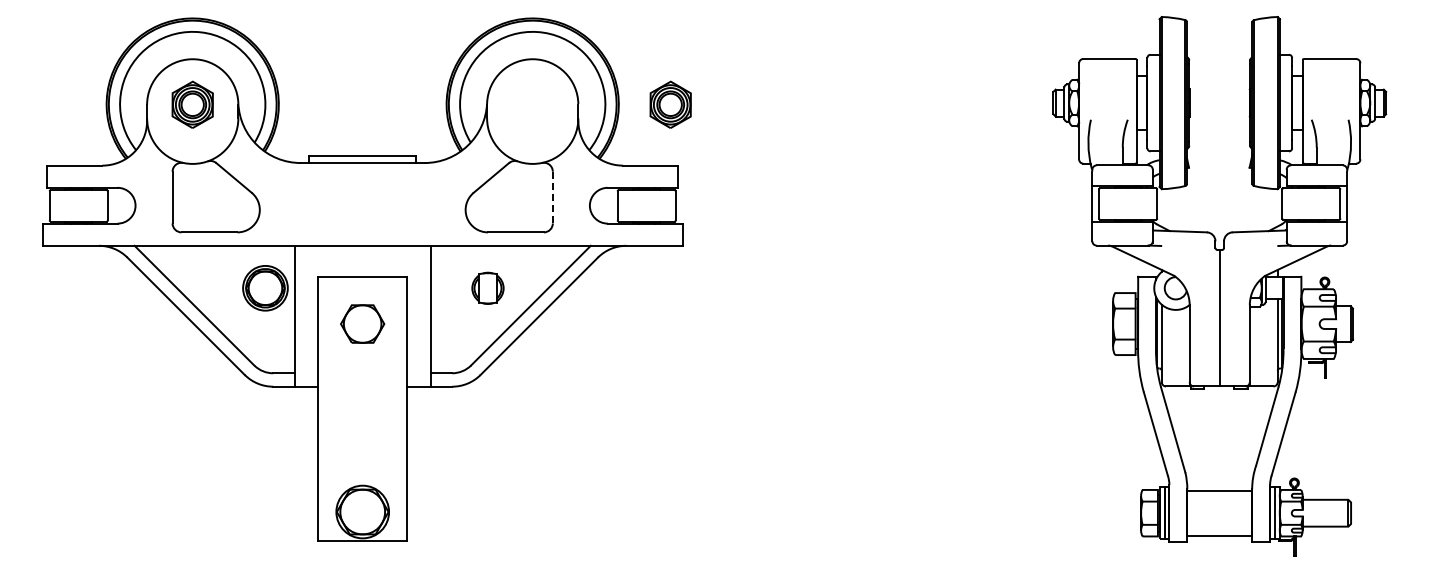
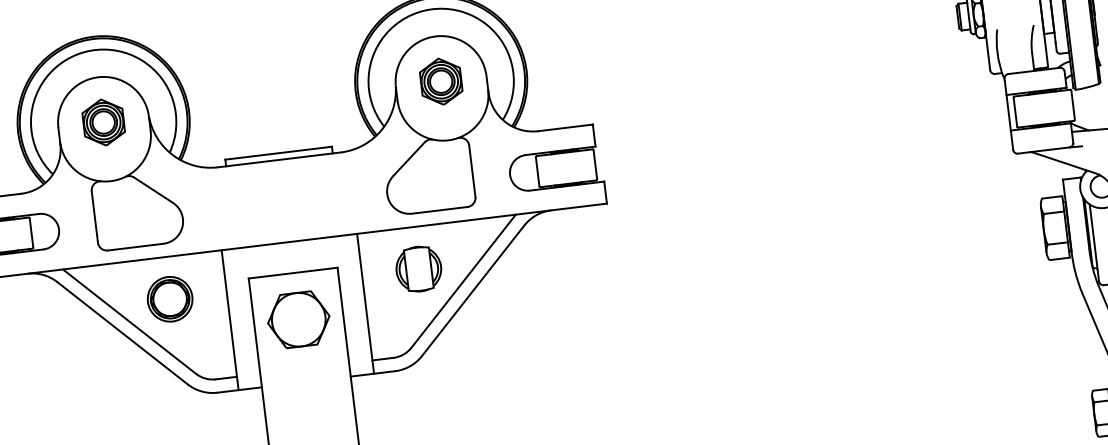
part: (670, 104) -> (440, 81), moved
line: (552, 197) -> (471, 171), dashed -> solid
part: (265, 288) -> (170, 299), moved
part: (487, 288) -> (418, 269), size x1.43
part: (362, 323) -> (298, 319), size x1.43

